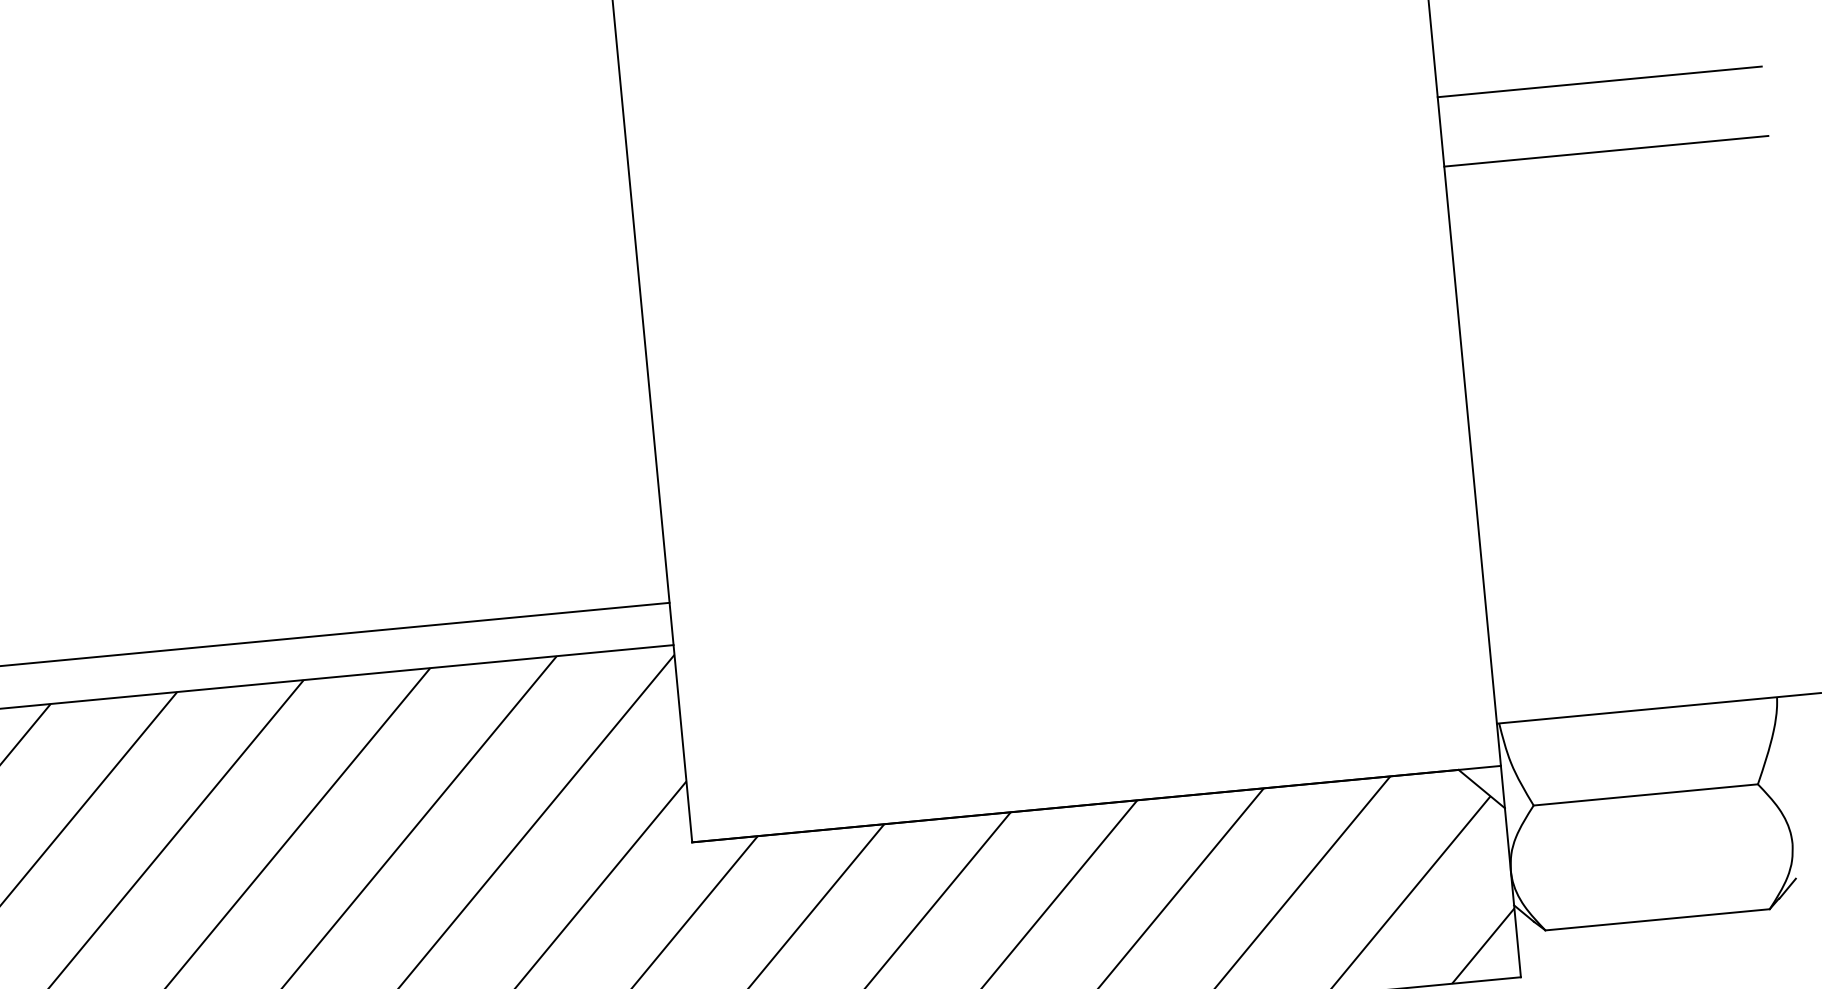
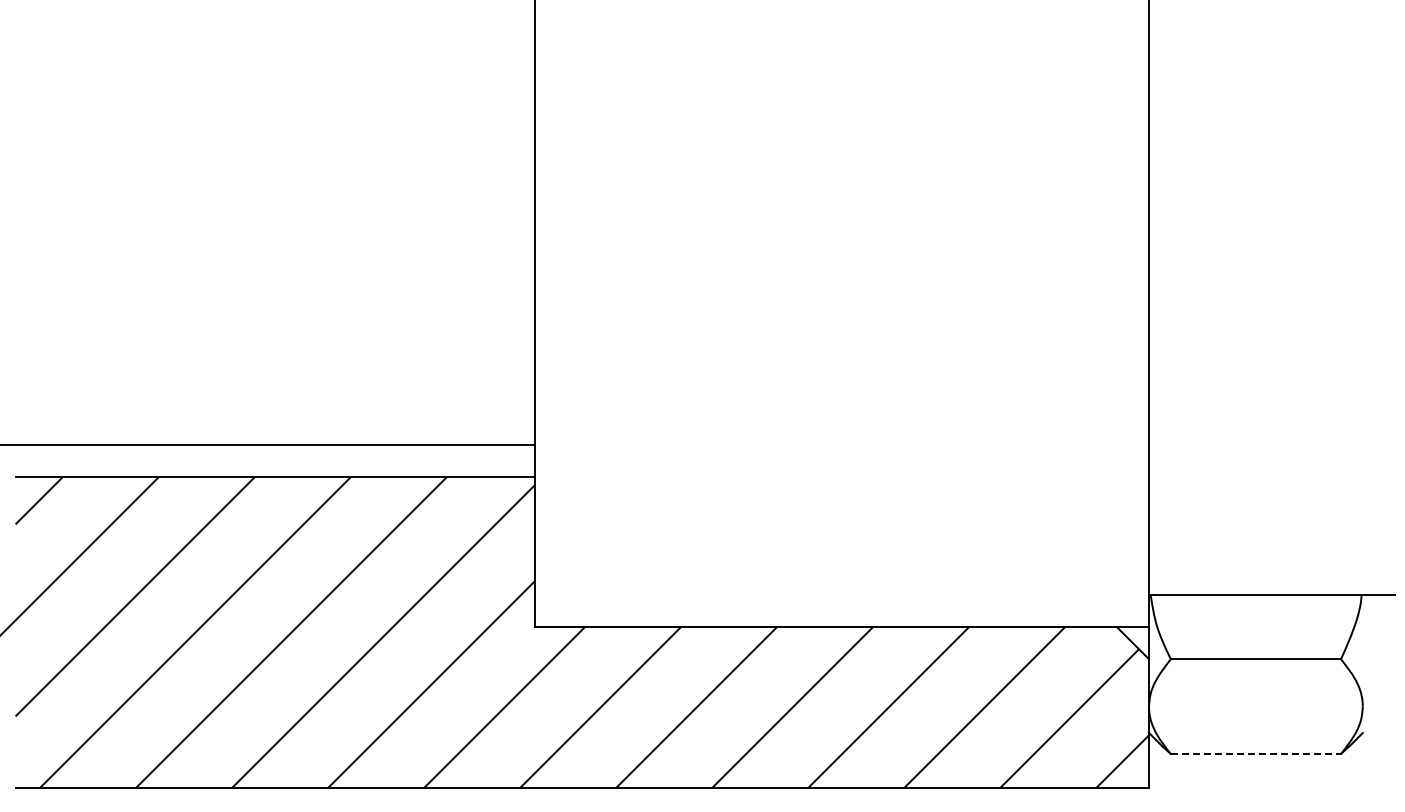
line: (1599, 81) -> (1271, 119), removed
line: (1605, 151) -> (1271, 172), removed
line: (1658, 920) -> (1256, 754), solid -> dashed

